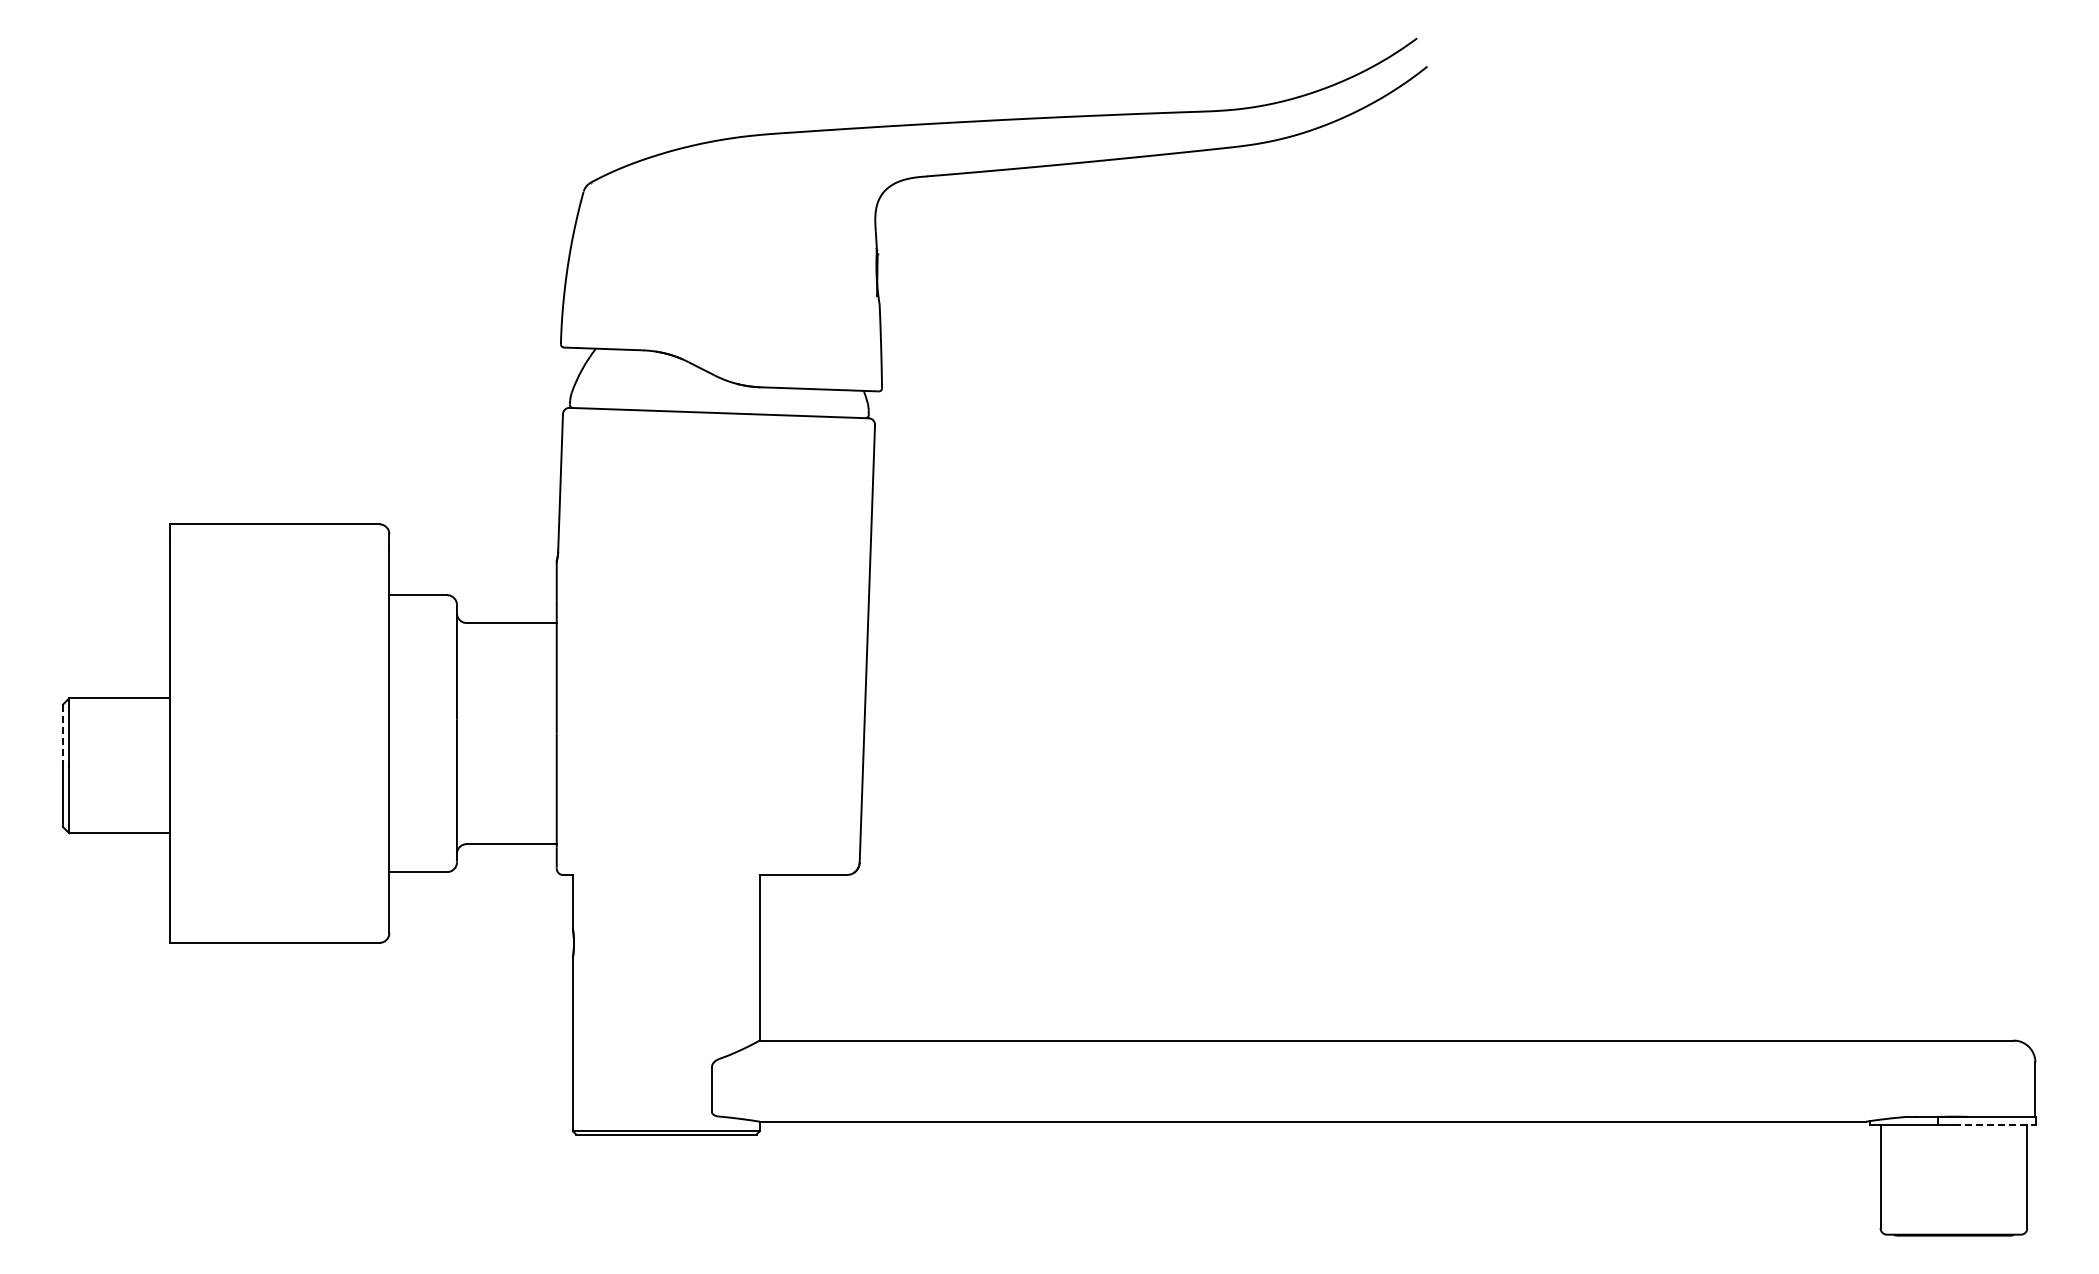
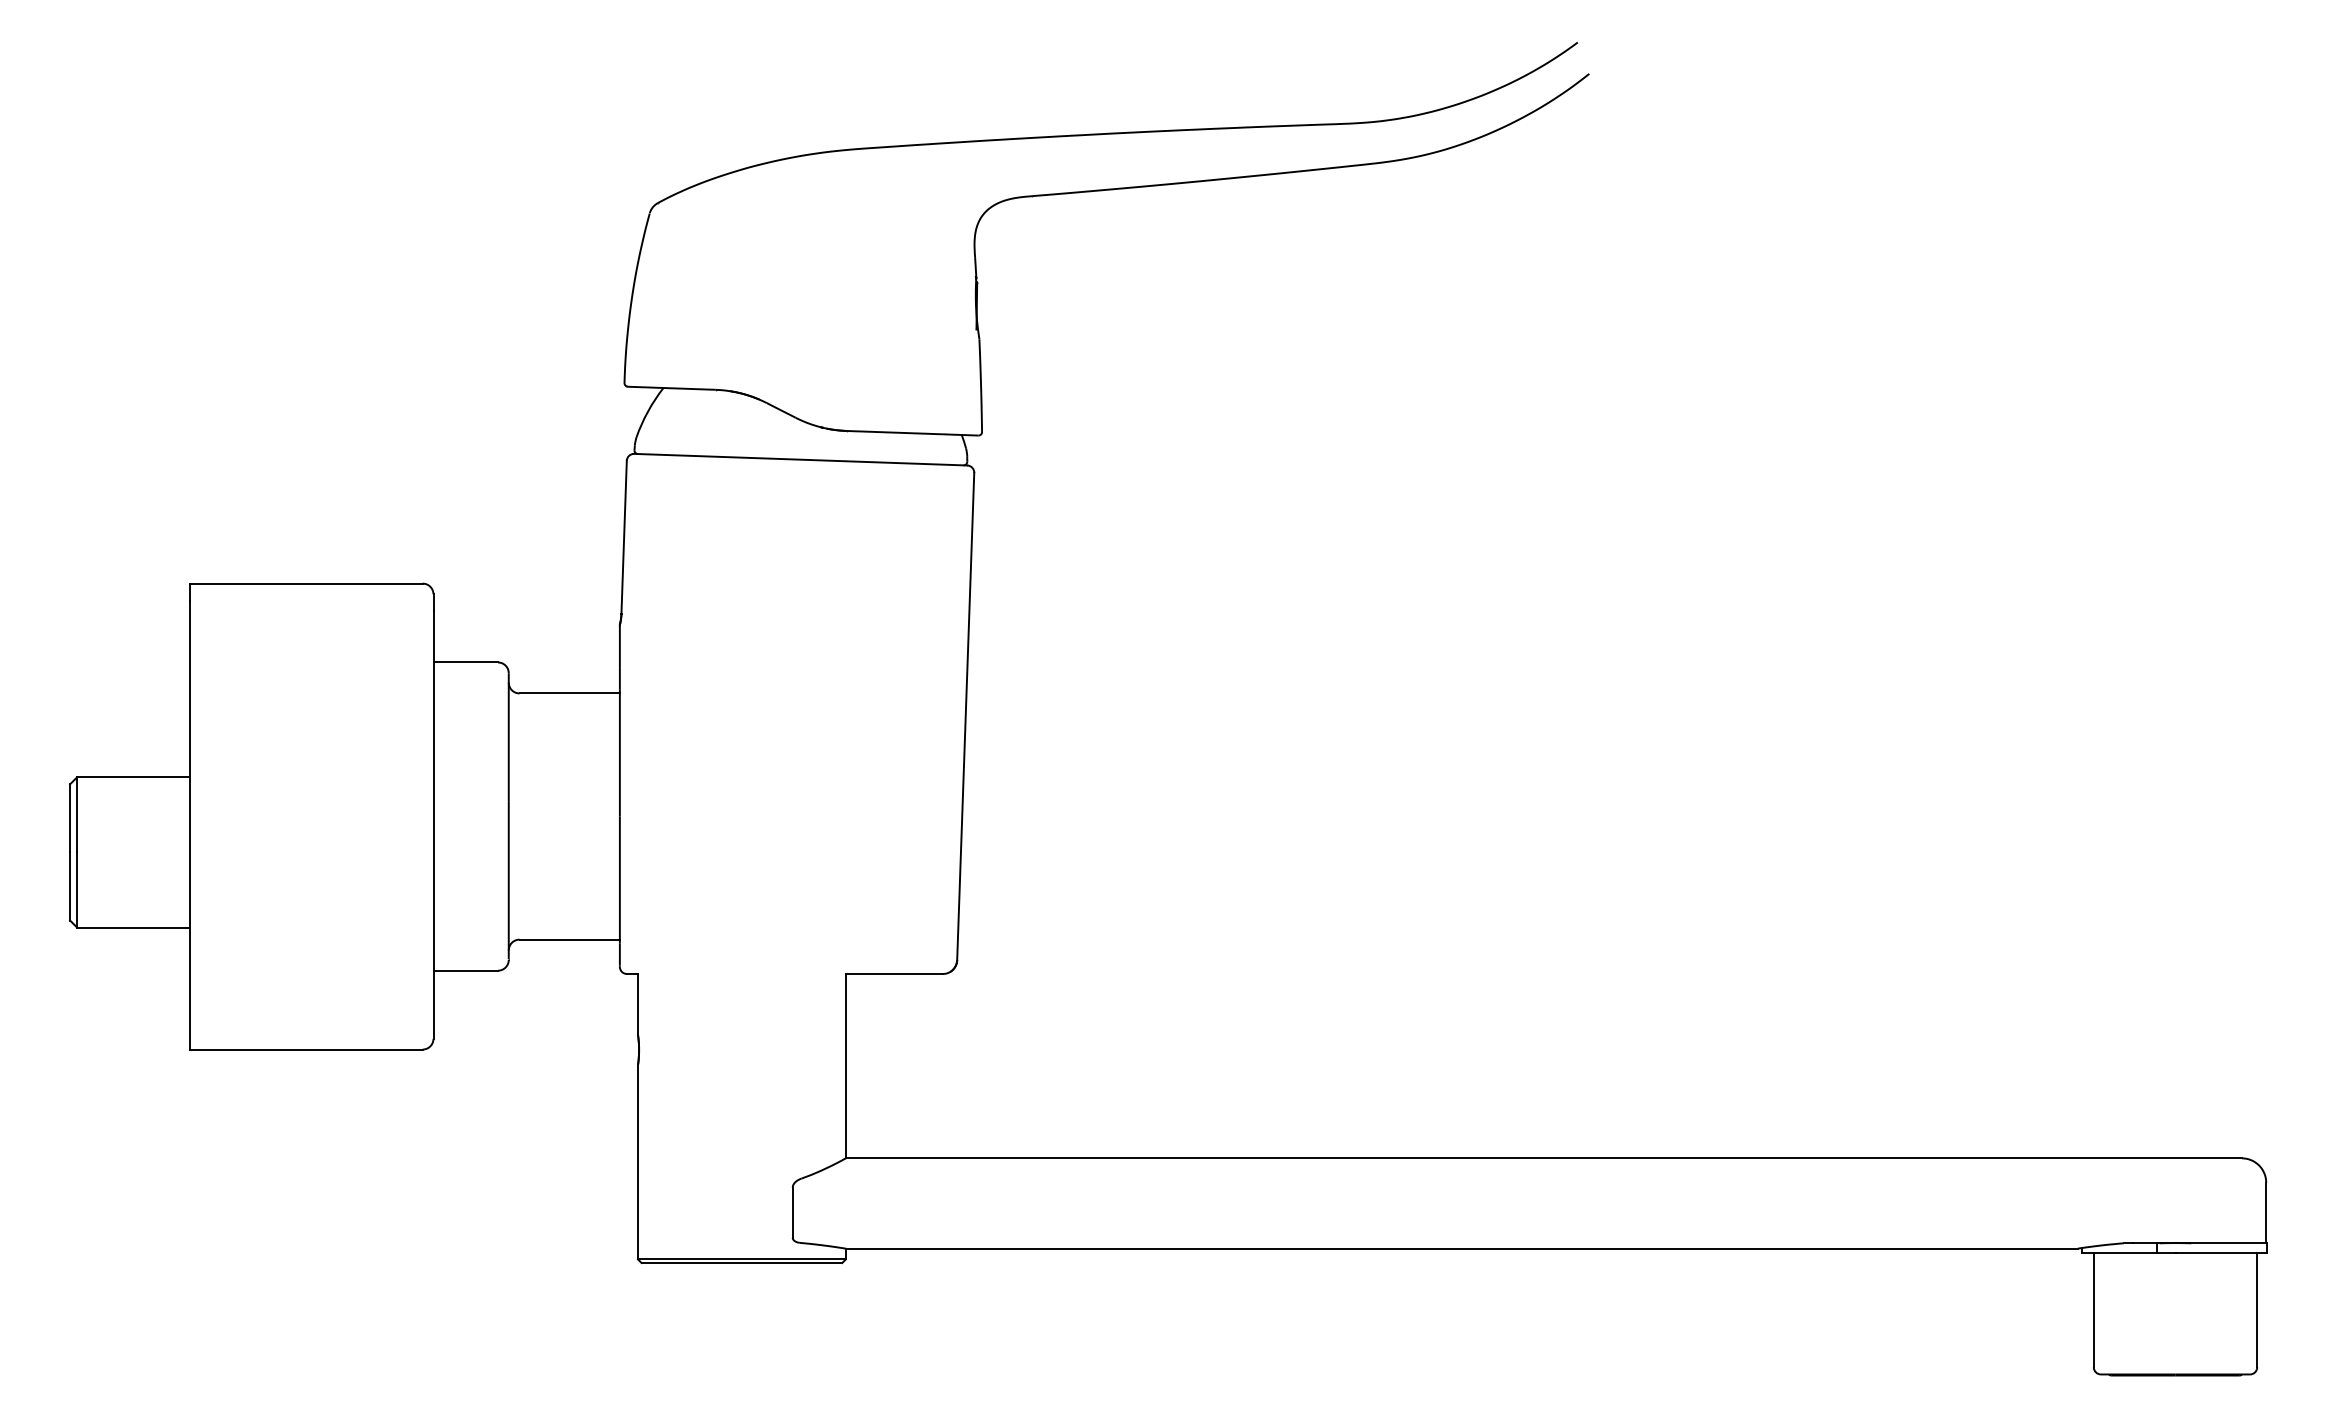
line: (62, 735) -> (69, 818), dashed -> solid
line: (1995, 1125) -> (2221, 1252), dashed -> solid

